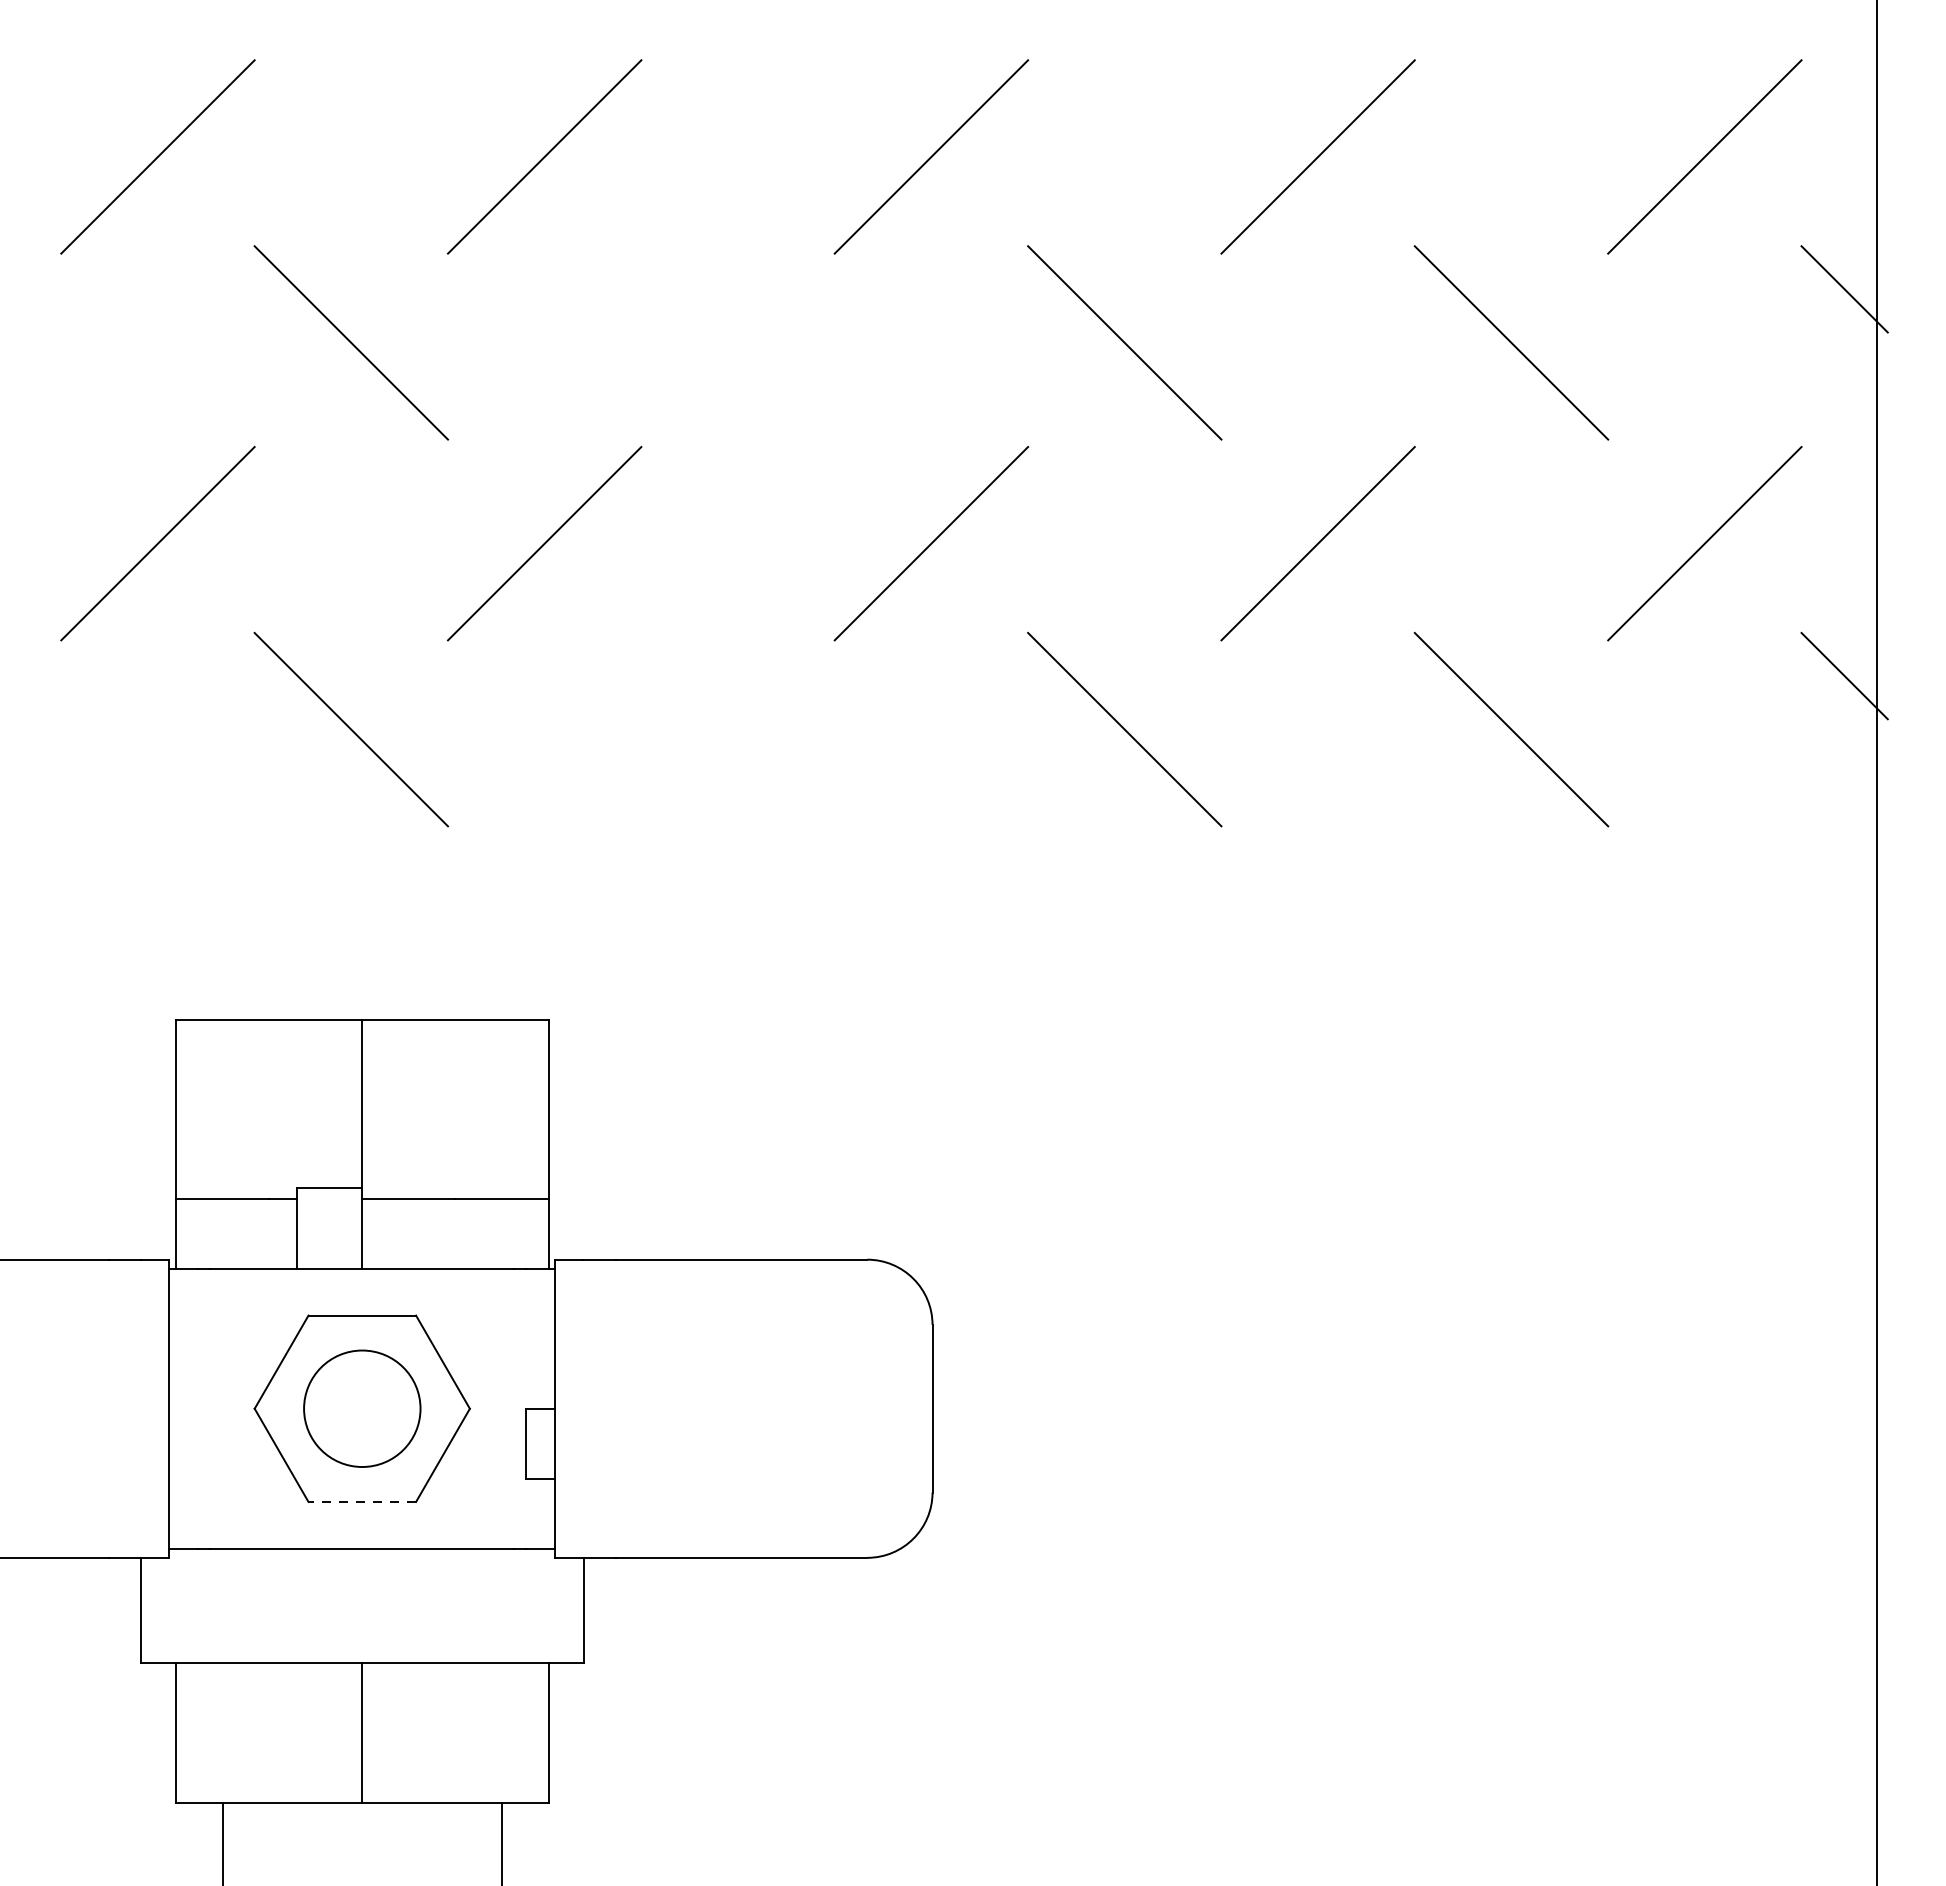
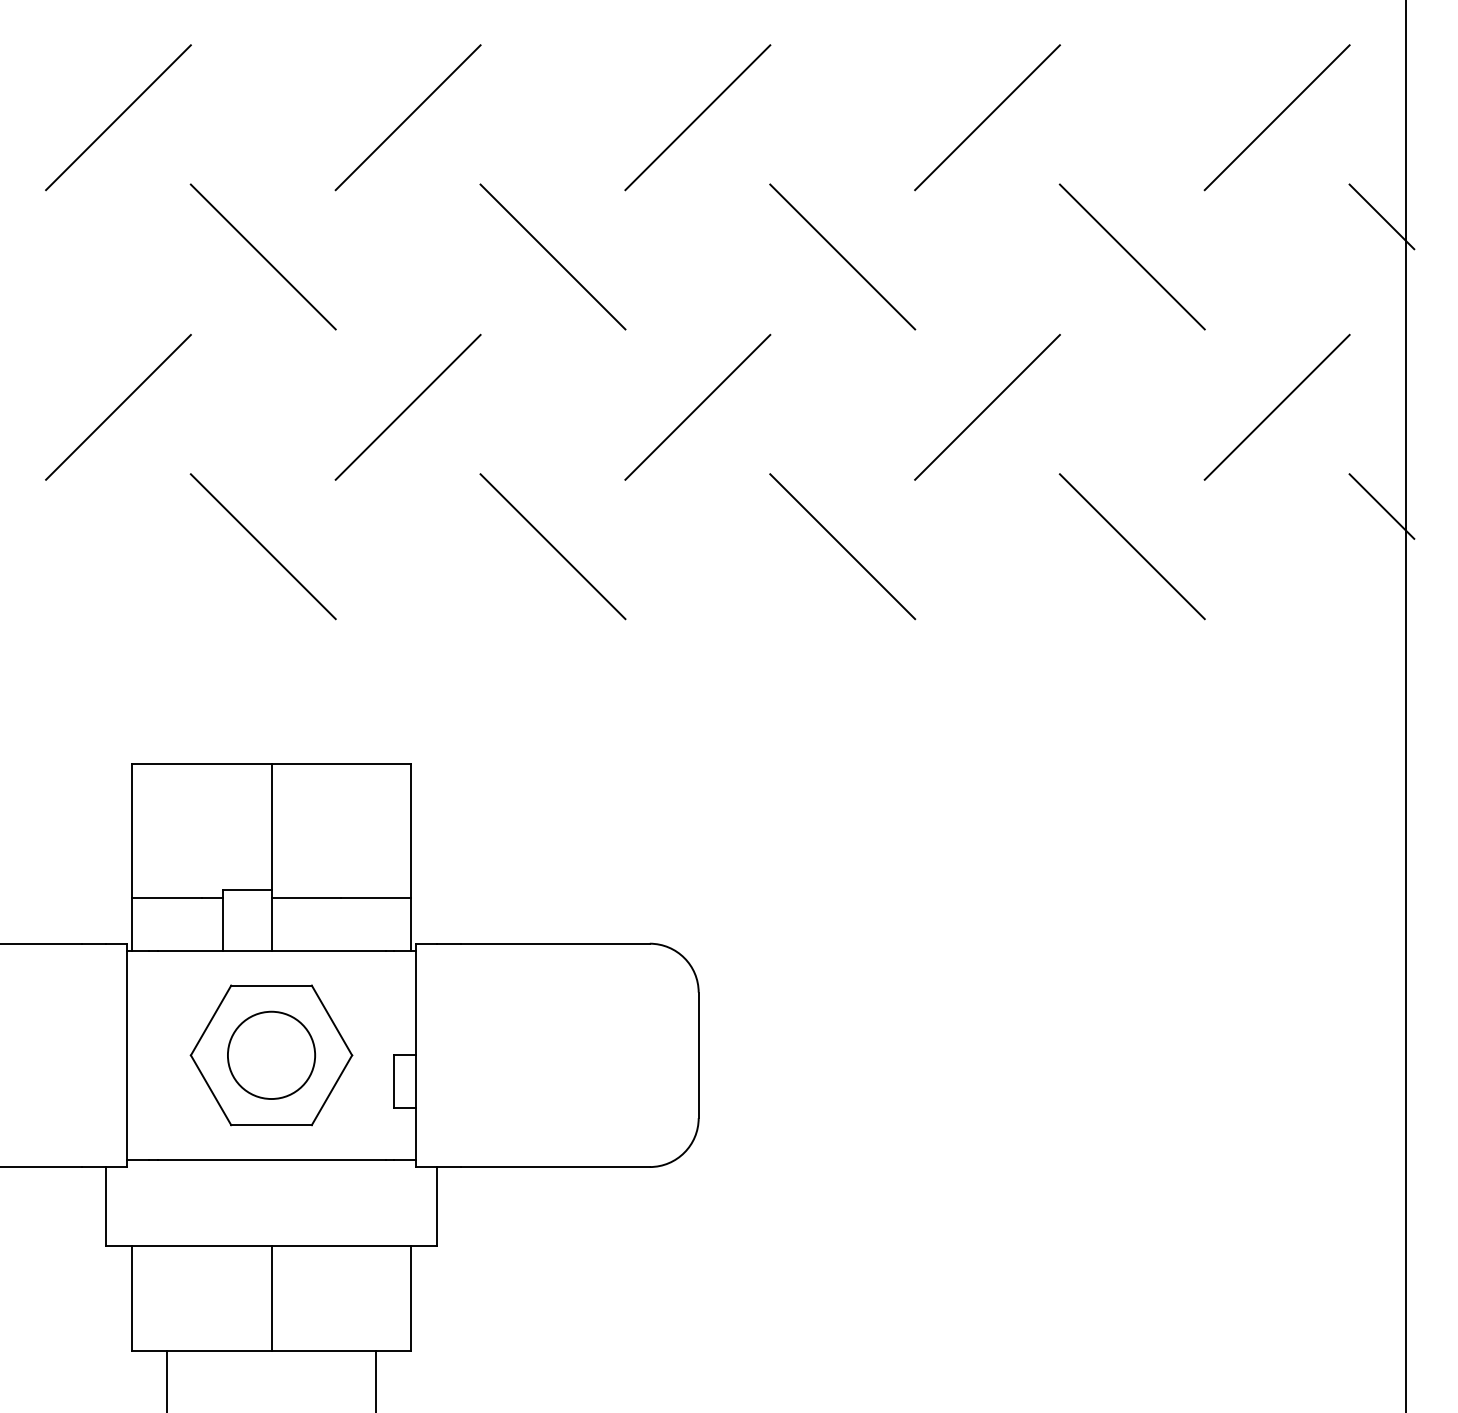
line: (737, 342) -> (552, 256), added
line: (737, 729) -> (552, 546), added
line: (362, 1502) -> (271, 1125), dashed -> solid

